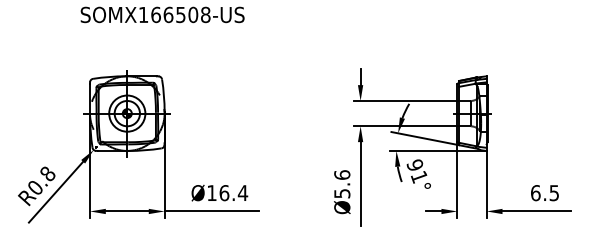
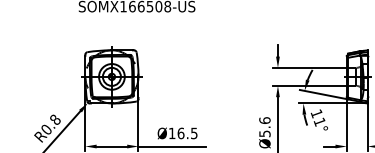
text: (415, 165) -> (317, 113), 91° -> 11°
text: (242, 193) -> (193, 133), Ø16.4 -> Ø16.5

